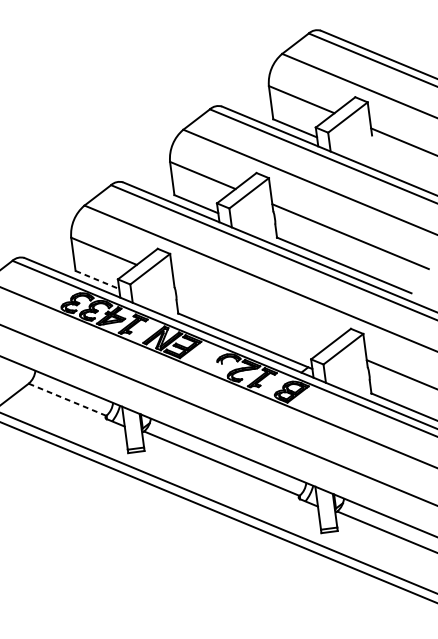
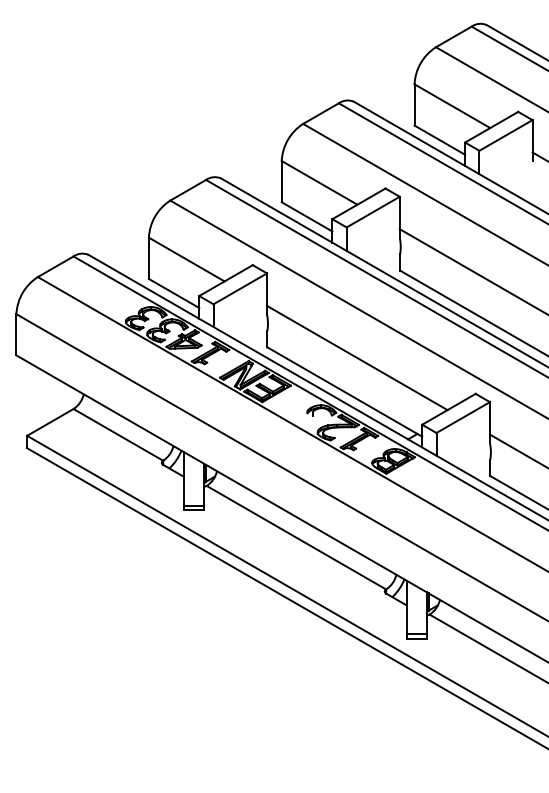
line: (97, 279) -> (174, 293), dashed -> solid
line: (251, 312) -> (357, 357), added
line: (67, 399) -> (118, 434), dashed -> solid

